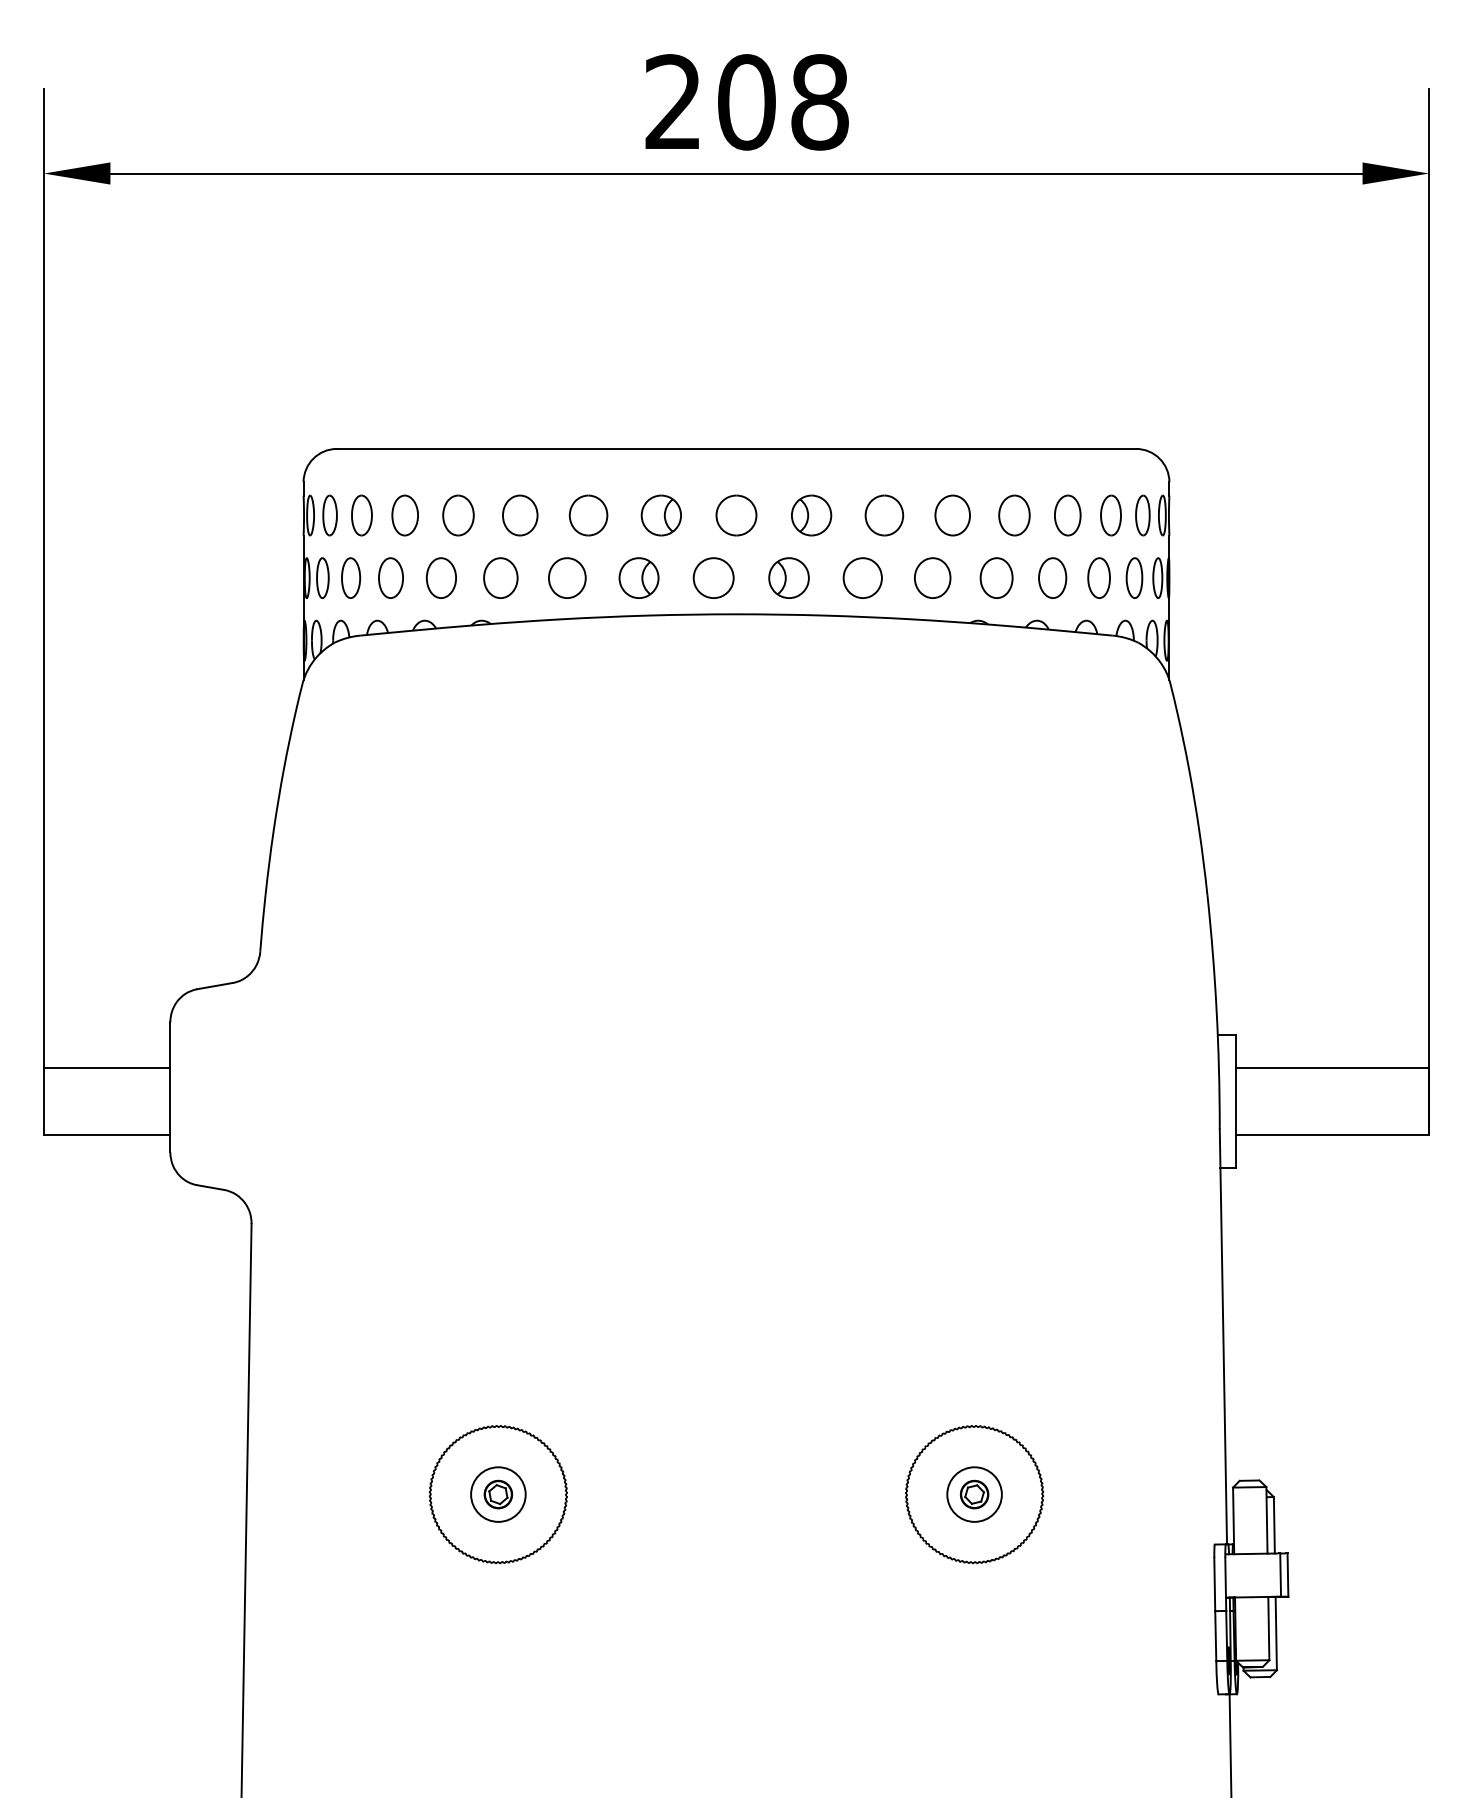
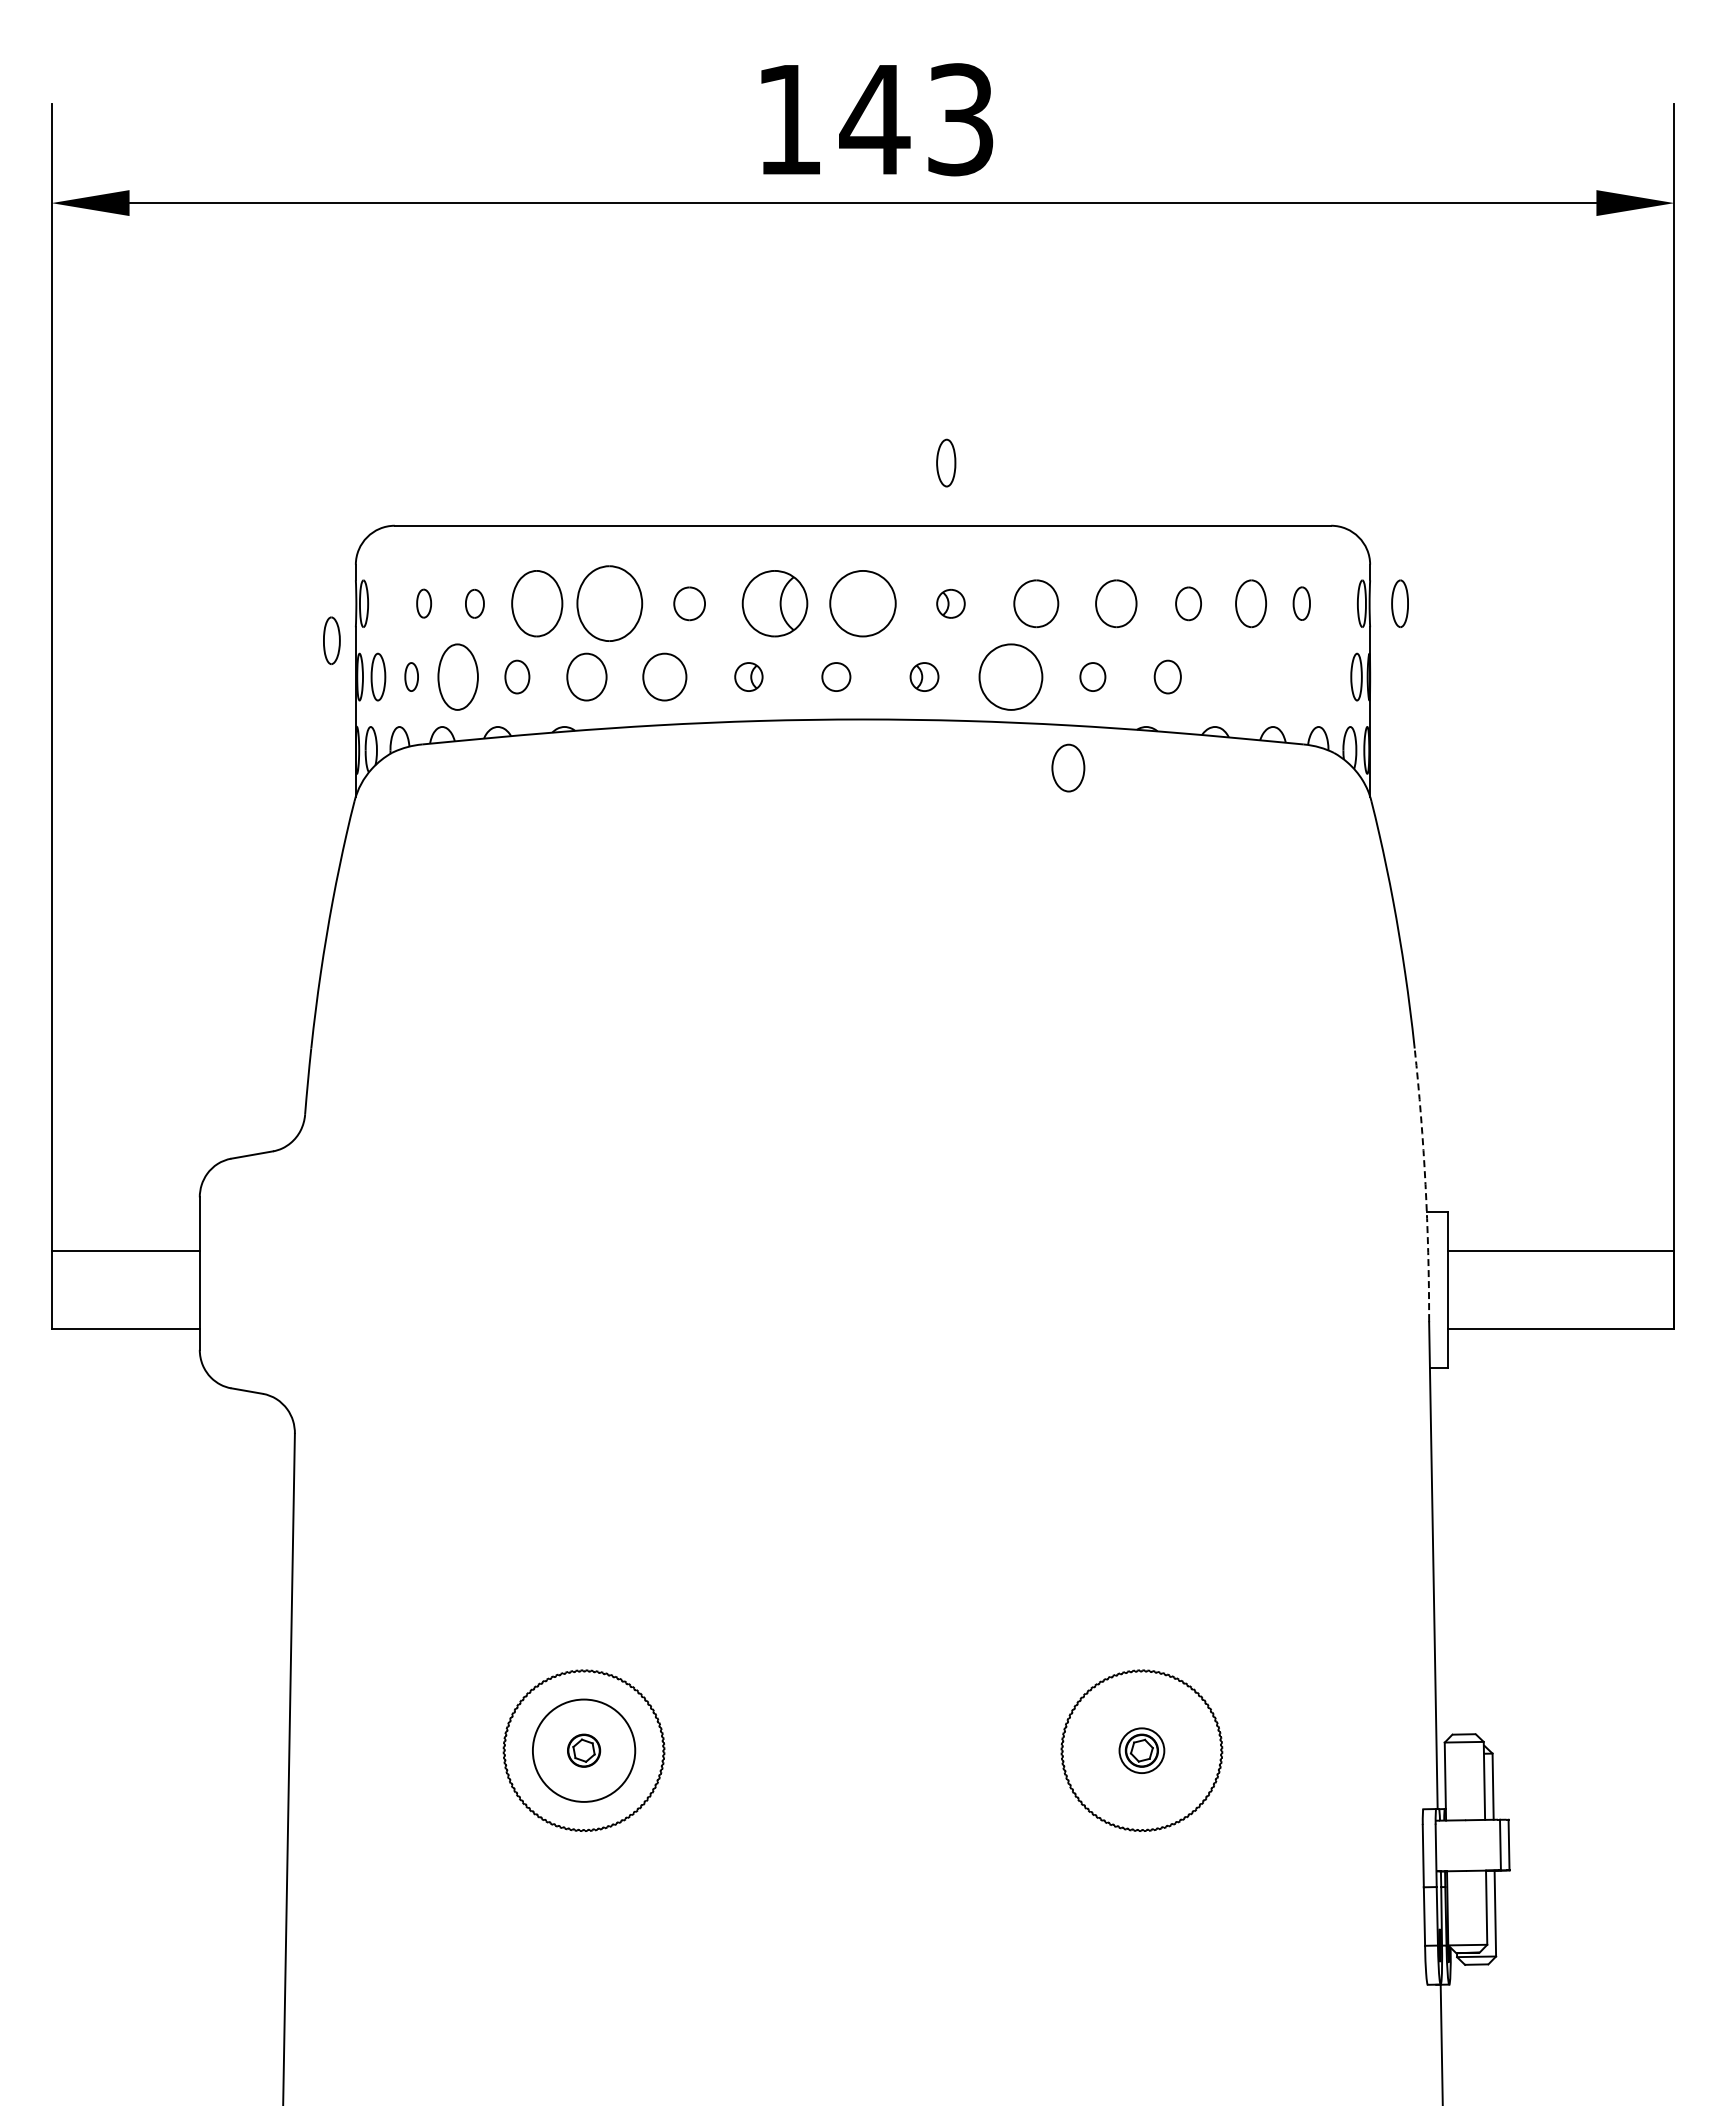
text: (747, 102) -> (875, 119), 208 -> 143
part: (329, 515) -> (331, 640), moved
part: (361, 515) -> (423, 603), size x0.6
part: (404, 515) -> (474, 603), size x0.6
part: (458, 515) -> (537, 603), size x1.4
part: (520, 515) -> (609, 603), size x1.6
part: (588, 515) -> (689, 603), size x0.7
part: (660, 515) -> (774, 603), size x1.4
part: (736, 515) -> (862, 603), size x1.4
part: (811, 515) -> (950, 603), size x0.6
part: (1014, 515) -> (1188, 603), size x0.7
part: (1110, 515) -> (1301, 603), size x0.7
part: (1142, 515) -> (1399, 603), moved
part: (351, 577) -> (411, 676), size x0.6
part: (391, 577) -> (458, 676), size x1.4
part: (441, 577) -> (517, 676), size x0.7
part: (638, 577) -> (748, 676), size x0.6
part: (713, 577) -> (836, 676), size x0.6
part: (788, 577) -> (924, 676), size x0.6
part: (862, 577) -> (1010, 676), size x1.4
part: (932, 577) -> (1092, 676), size x0.6
part: (996, 577) -> (1167, 676), size x0.7
part: (1052, 577) -> (1068, 767), moved
part: (1098, 577) -> (1287, 676), removed
part: (1134, 577) -> (946, 462), moved
arc: (1216, 1011) -> (1425, 1184), solid -> dashed
circle: (498, 1494) -> (584, 1750), size x1.6
circle: (974, 1494) -> (1141, 1750), size x0.7

